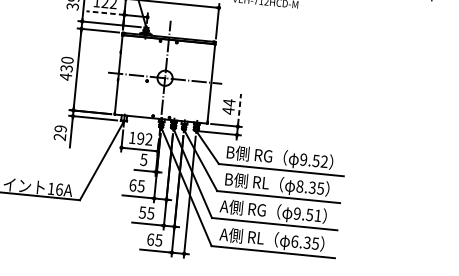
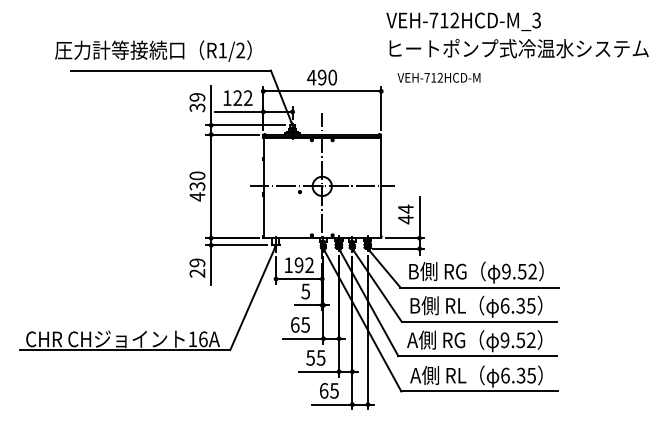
line: (105, 12) -> (239, 111), dashed -> solid
line: (239, 108) -> (419, 215), dashed -> solid
text: (299, 186) -> (504, 305), 8.35 -> 6.35
text: (318, 215) -> (531, 339), 9.51 -> 9.52

